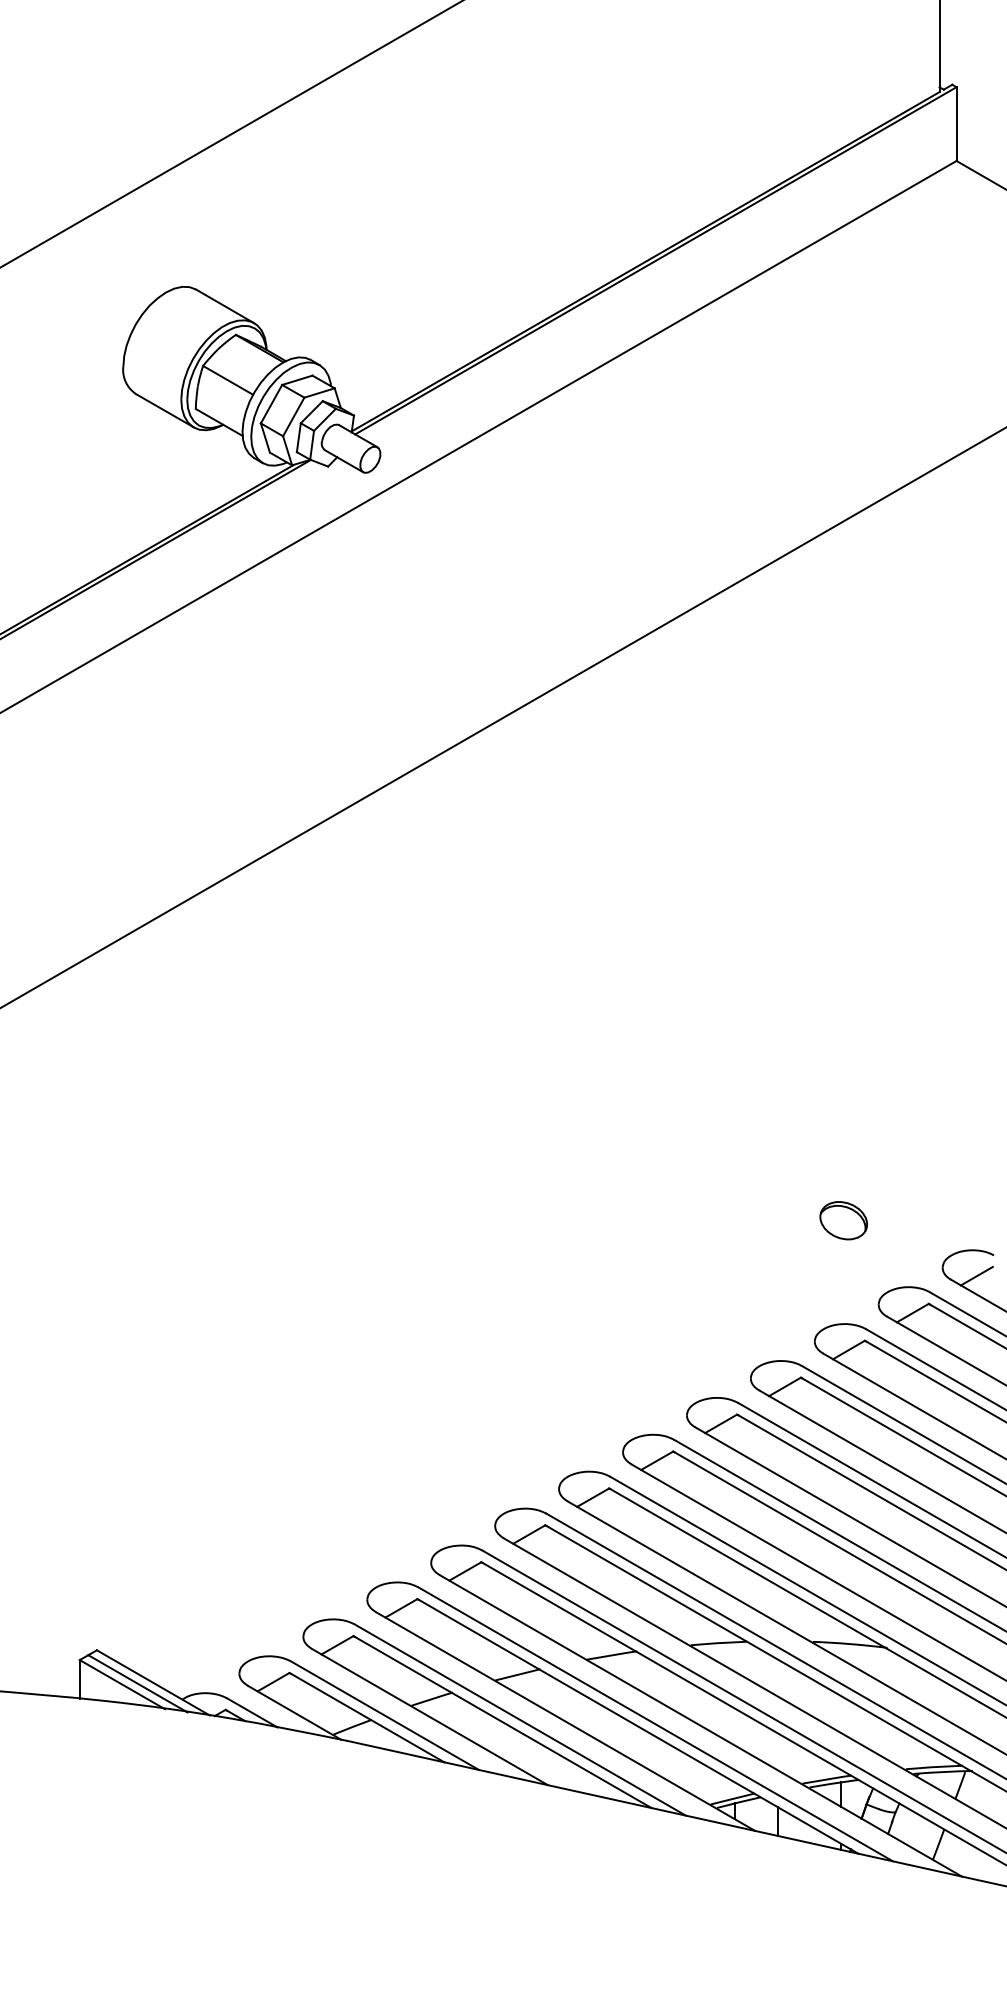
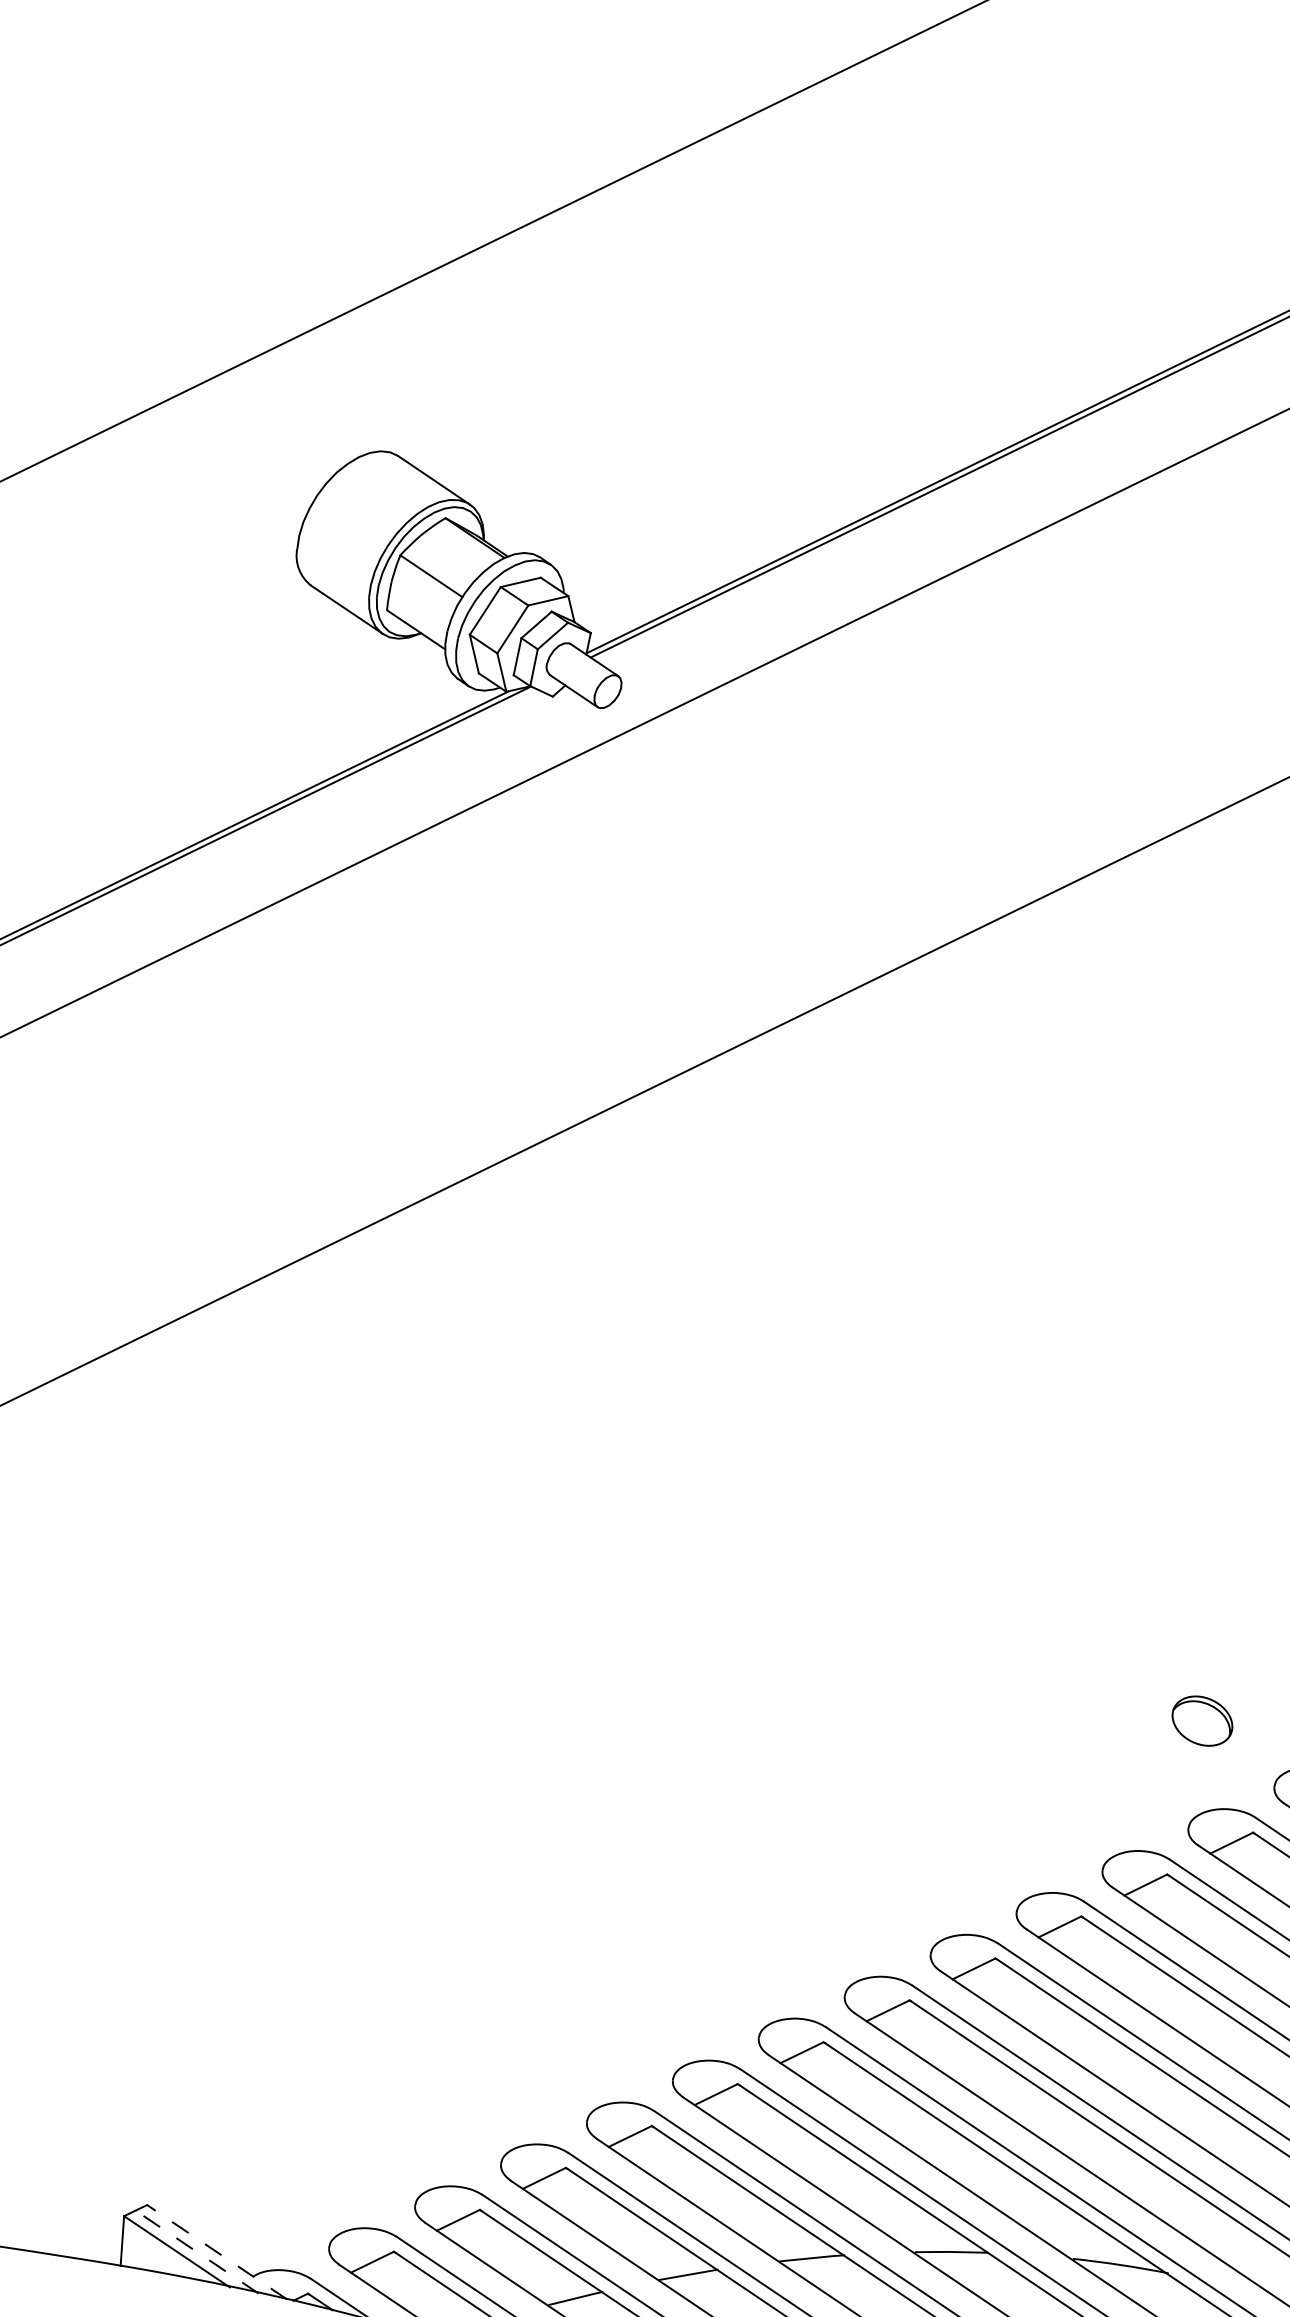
part: (843, 1220) -> (1202, 1720), moved
line: (153, 1682) -> (217, 2251), solid -> dashed
line: (137, 1683) -> (196, 2251), solid -> dashed

